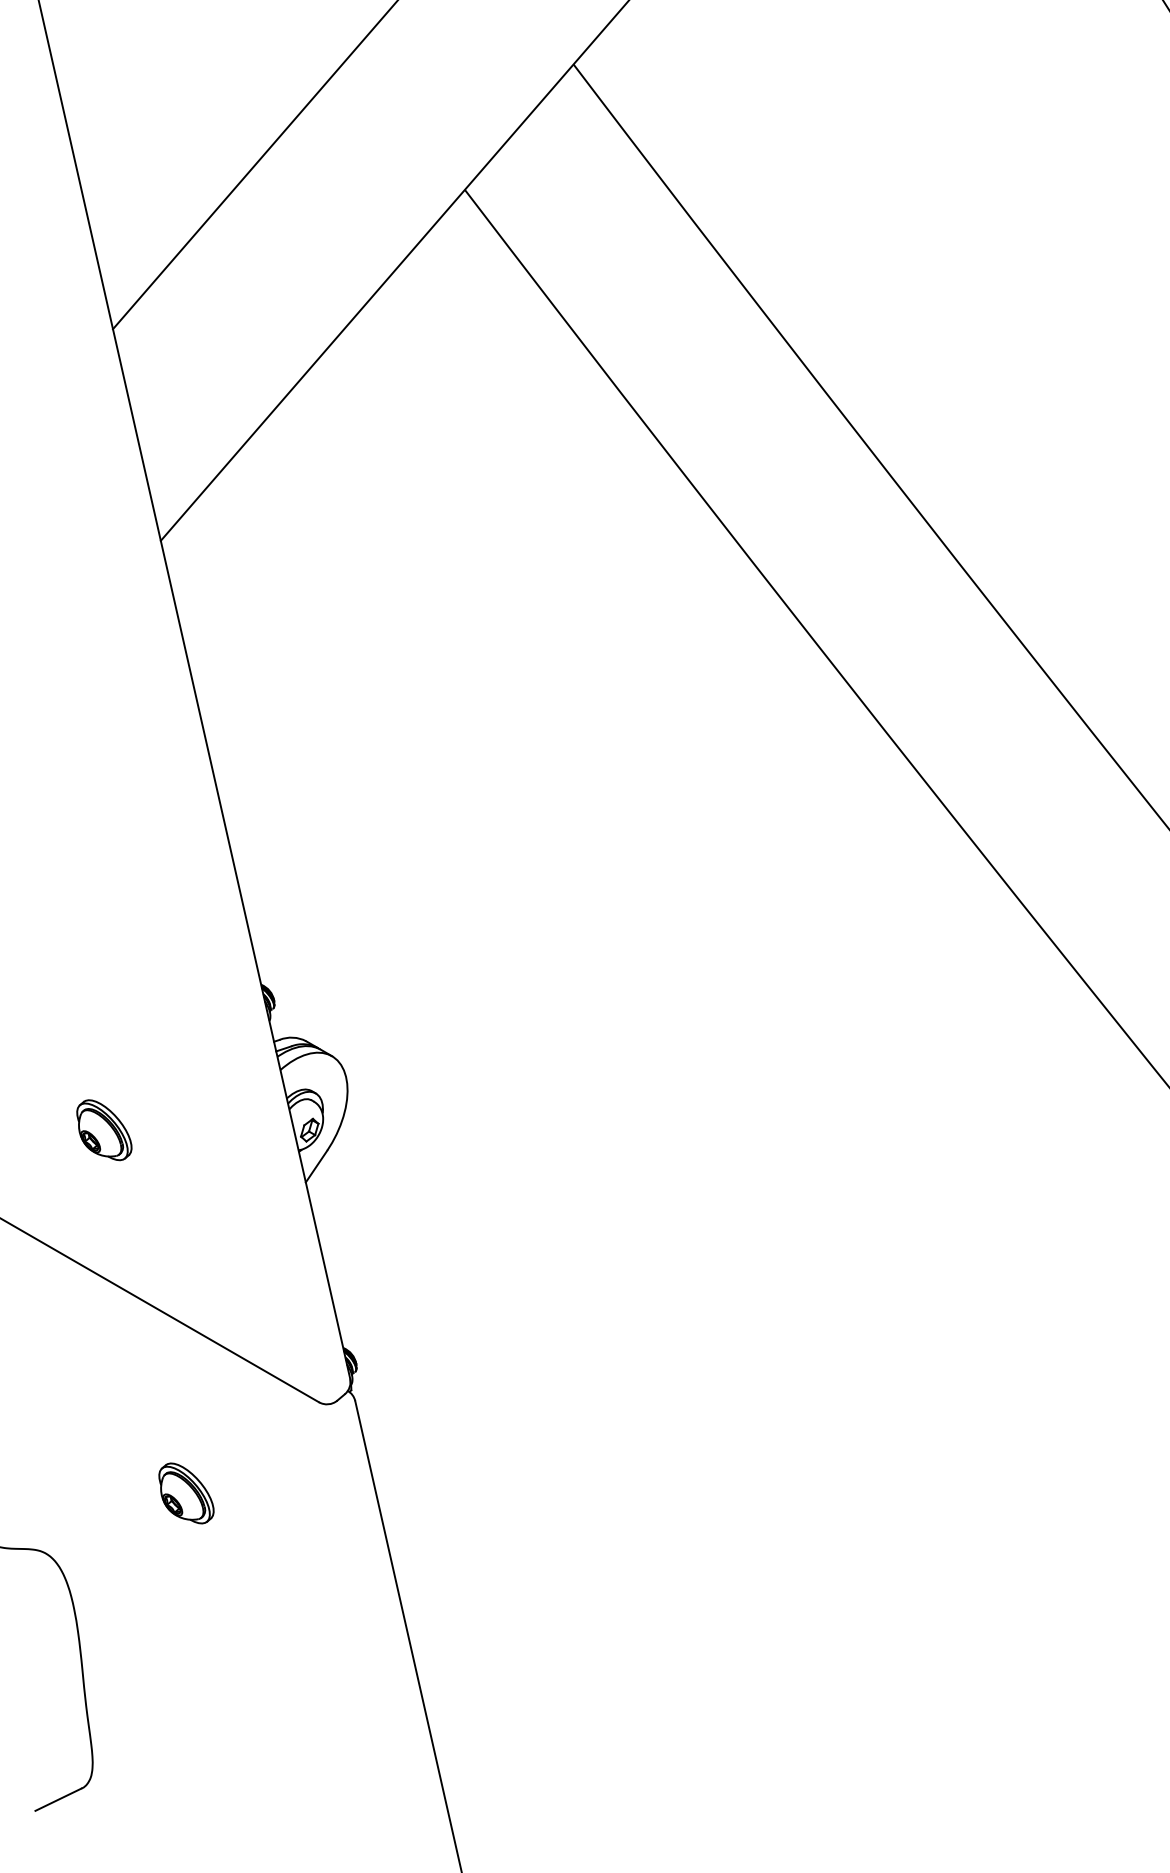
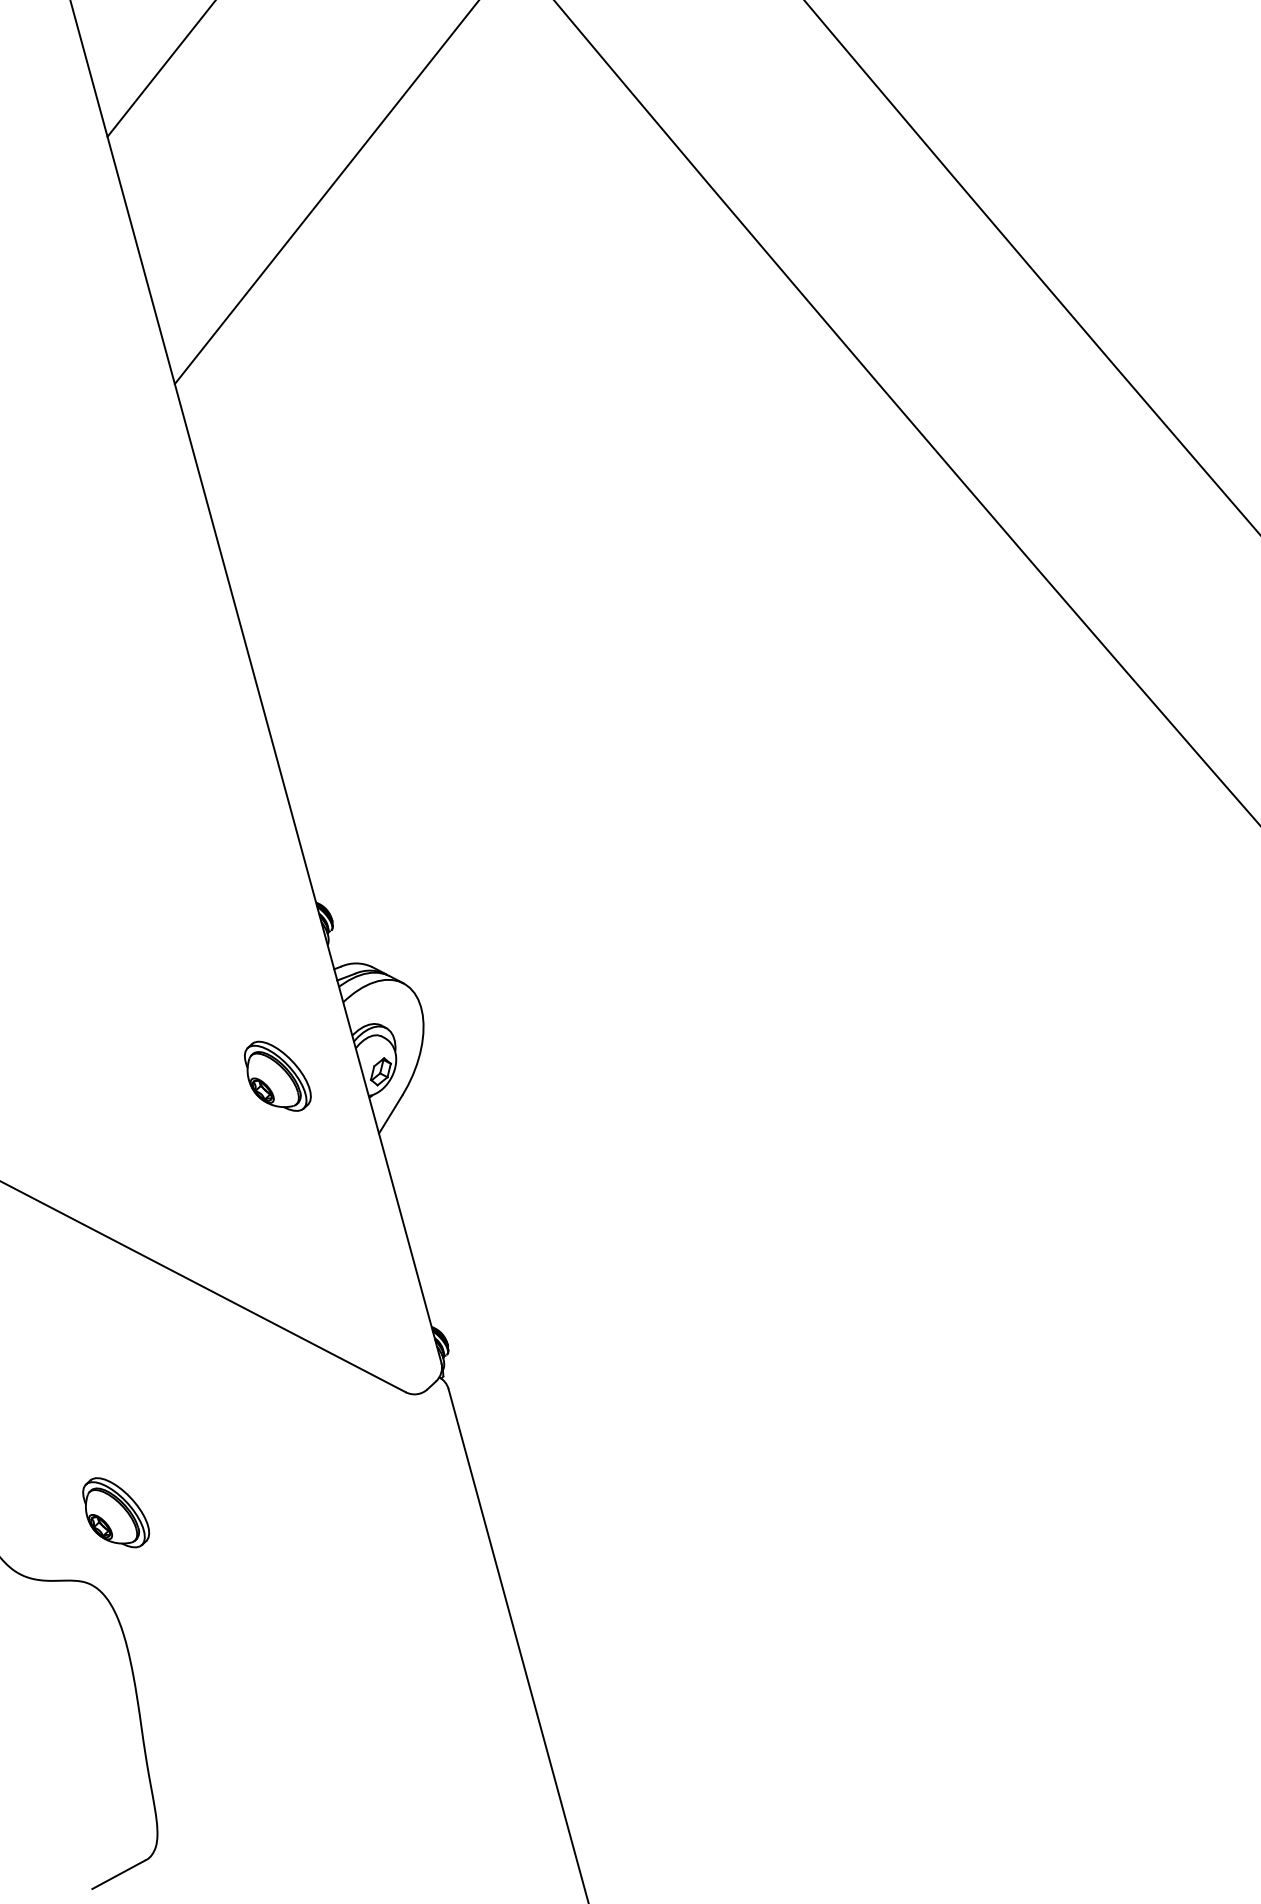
part: (104, 1130) -> (277, 1076), moved
part: (186, 1493) -> (116, 1512), moved

